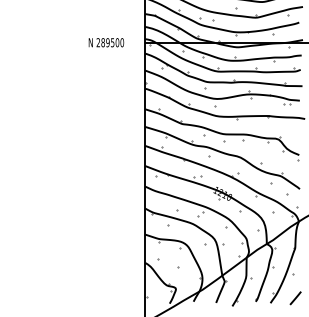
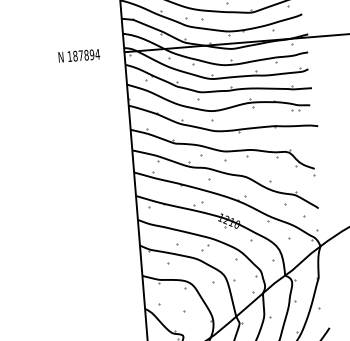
text: (110, 42) -> (83, 55), 289500 -> 187894

